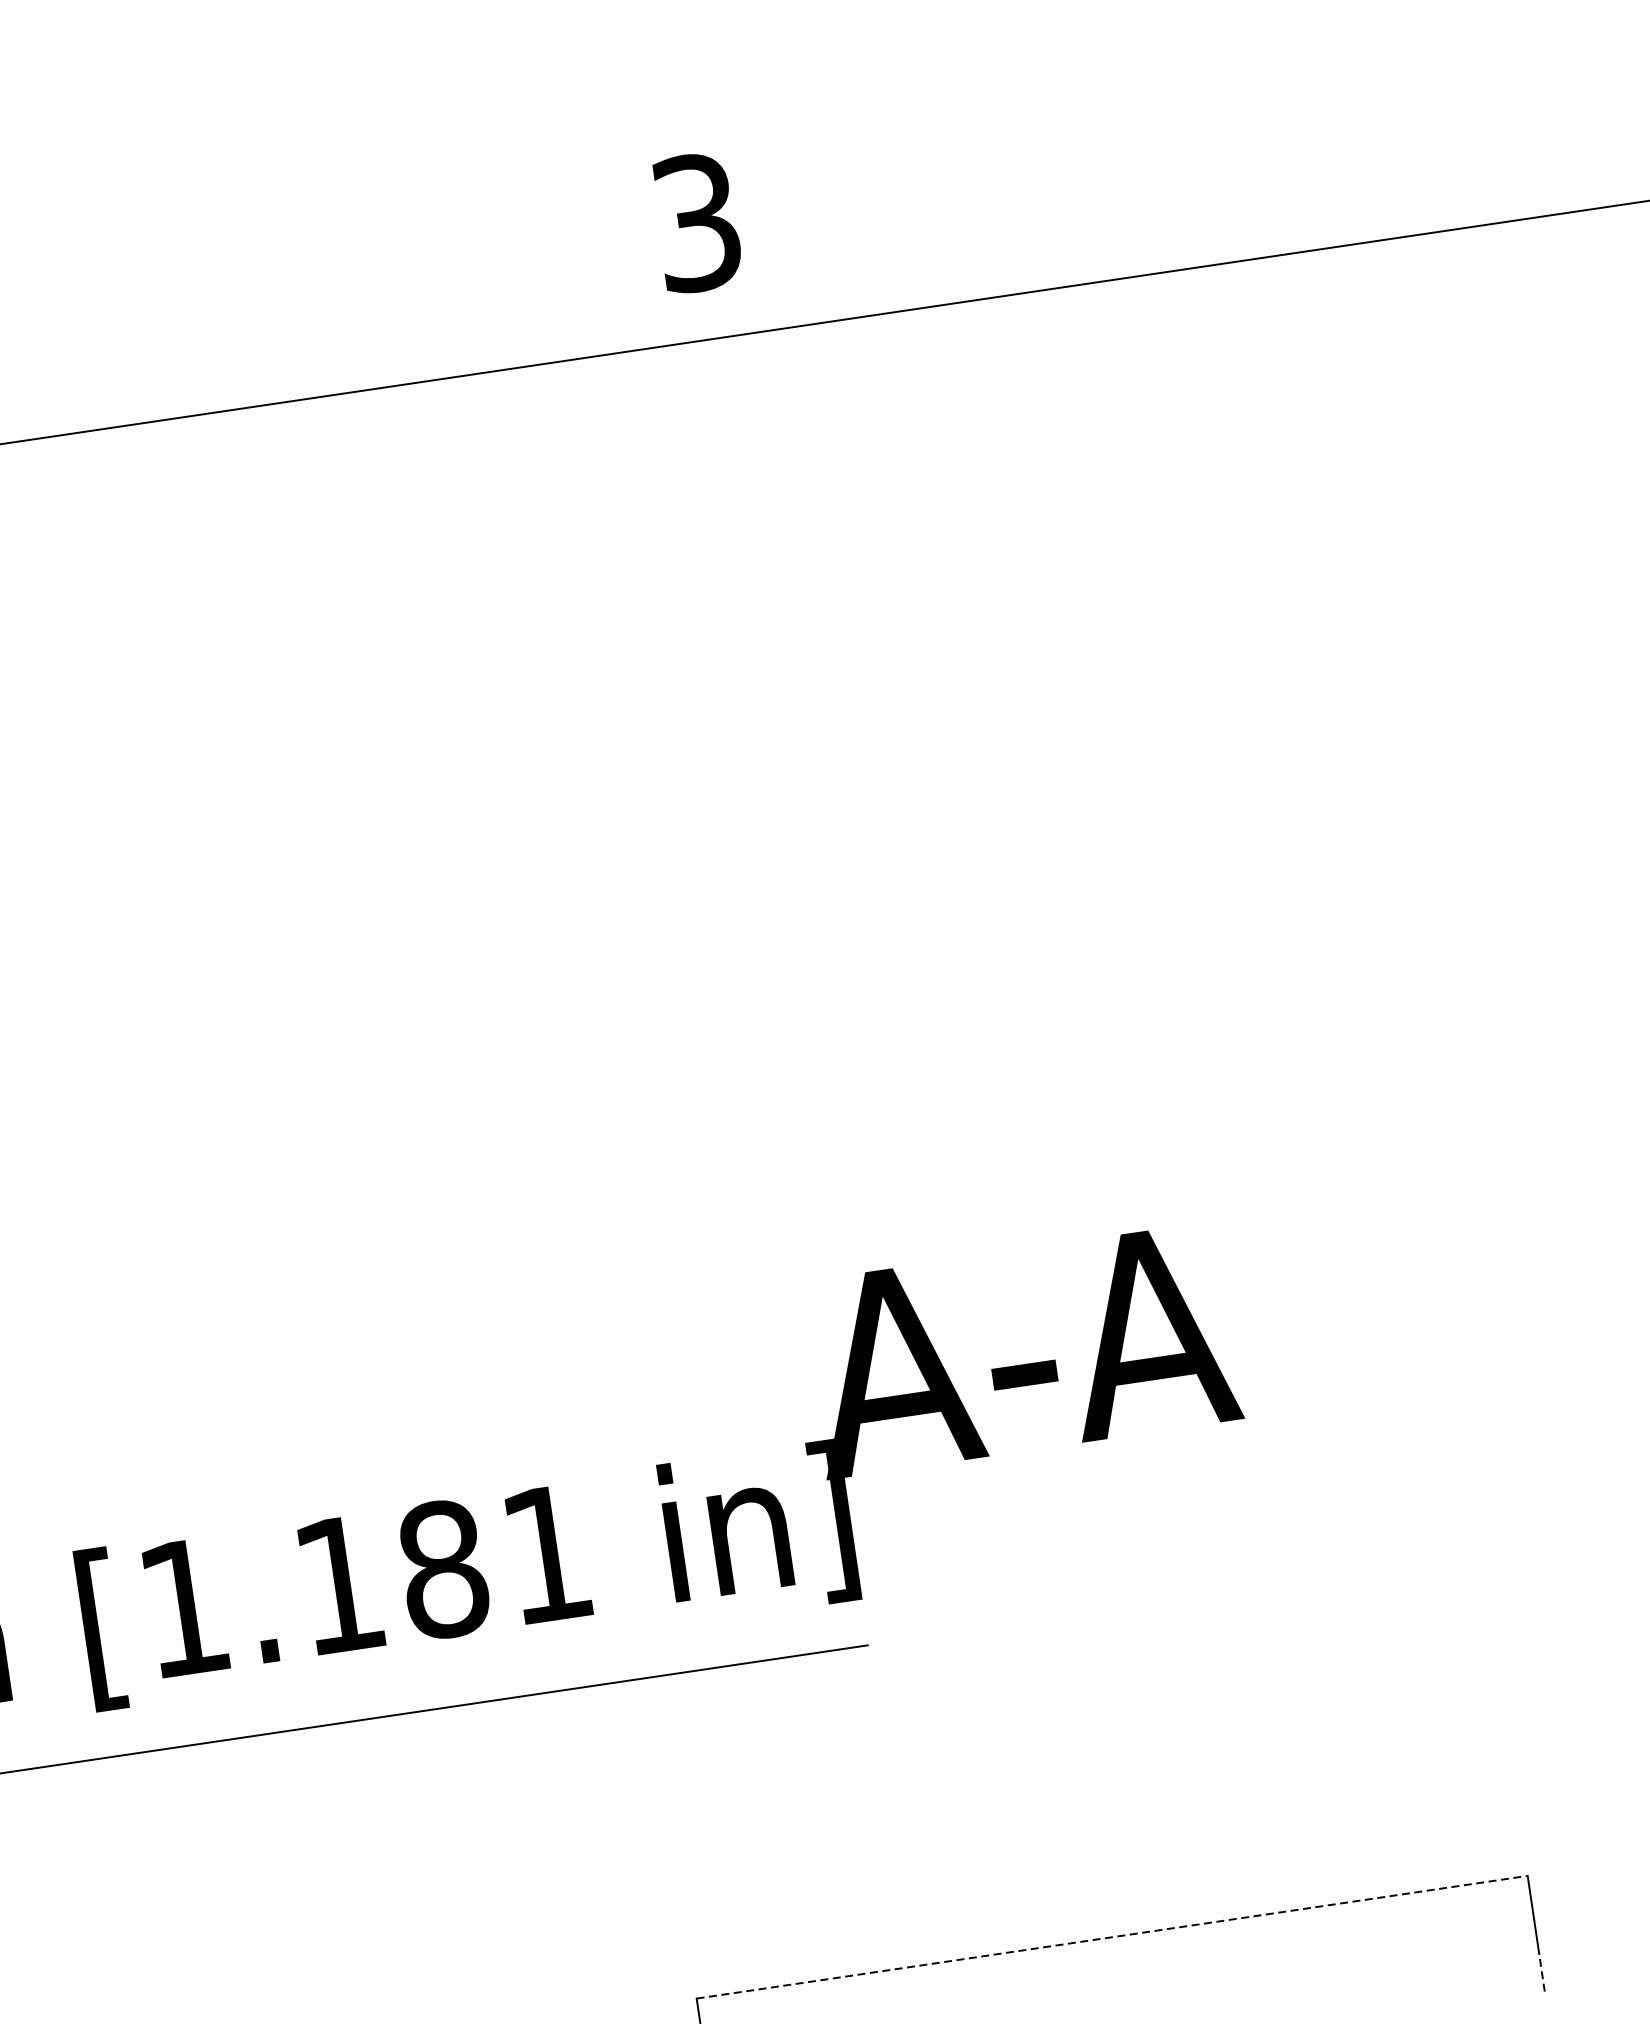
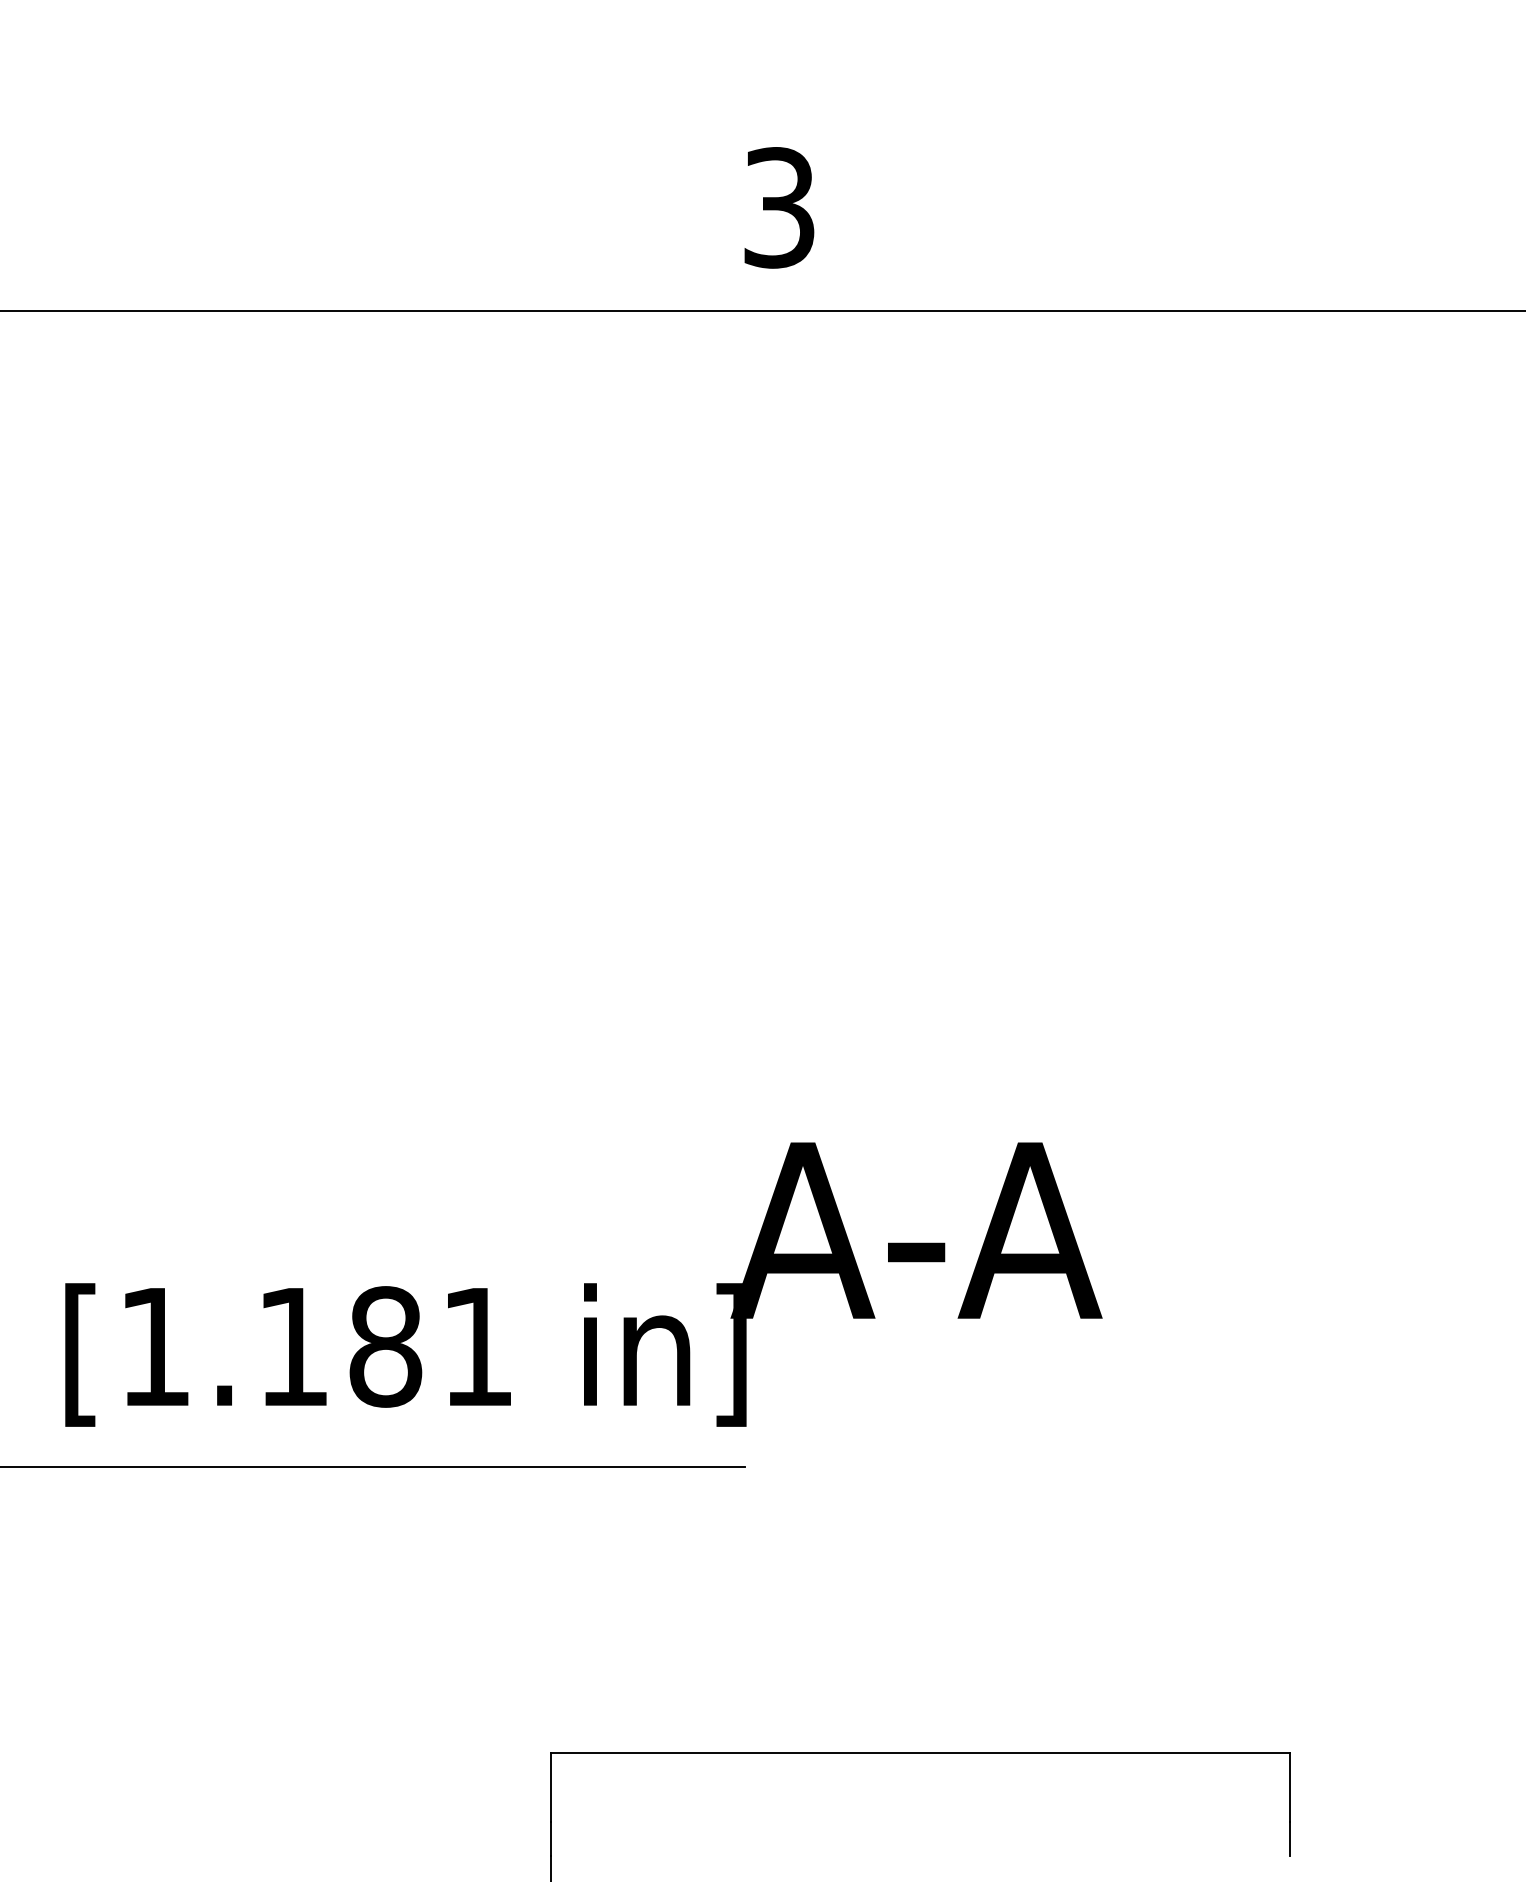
line: (1112, 1936) -> (920, 1752), dashed -> solid
line: (1541, 1972) -> (1289, 1838), dashed -> solid

